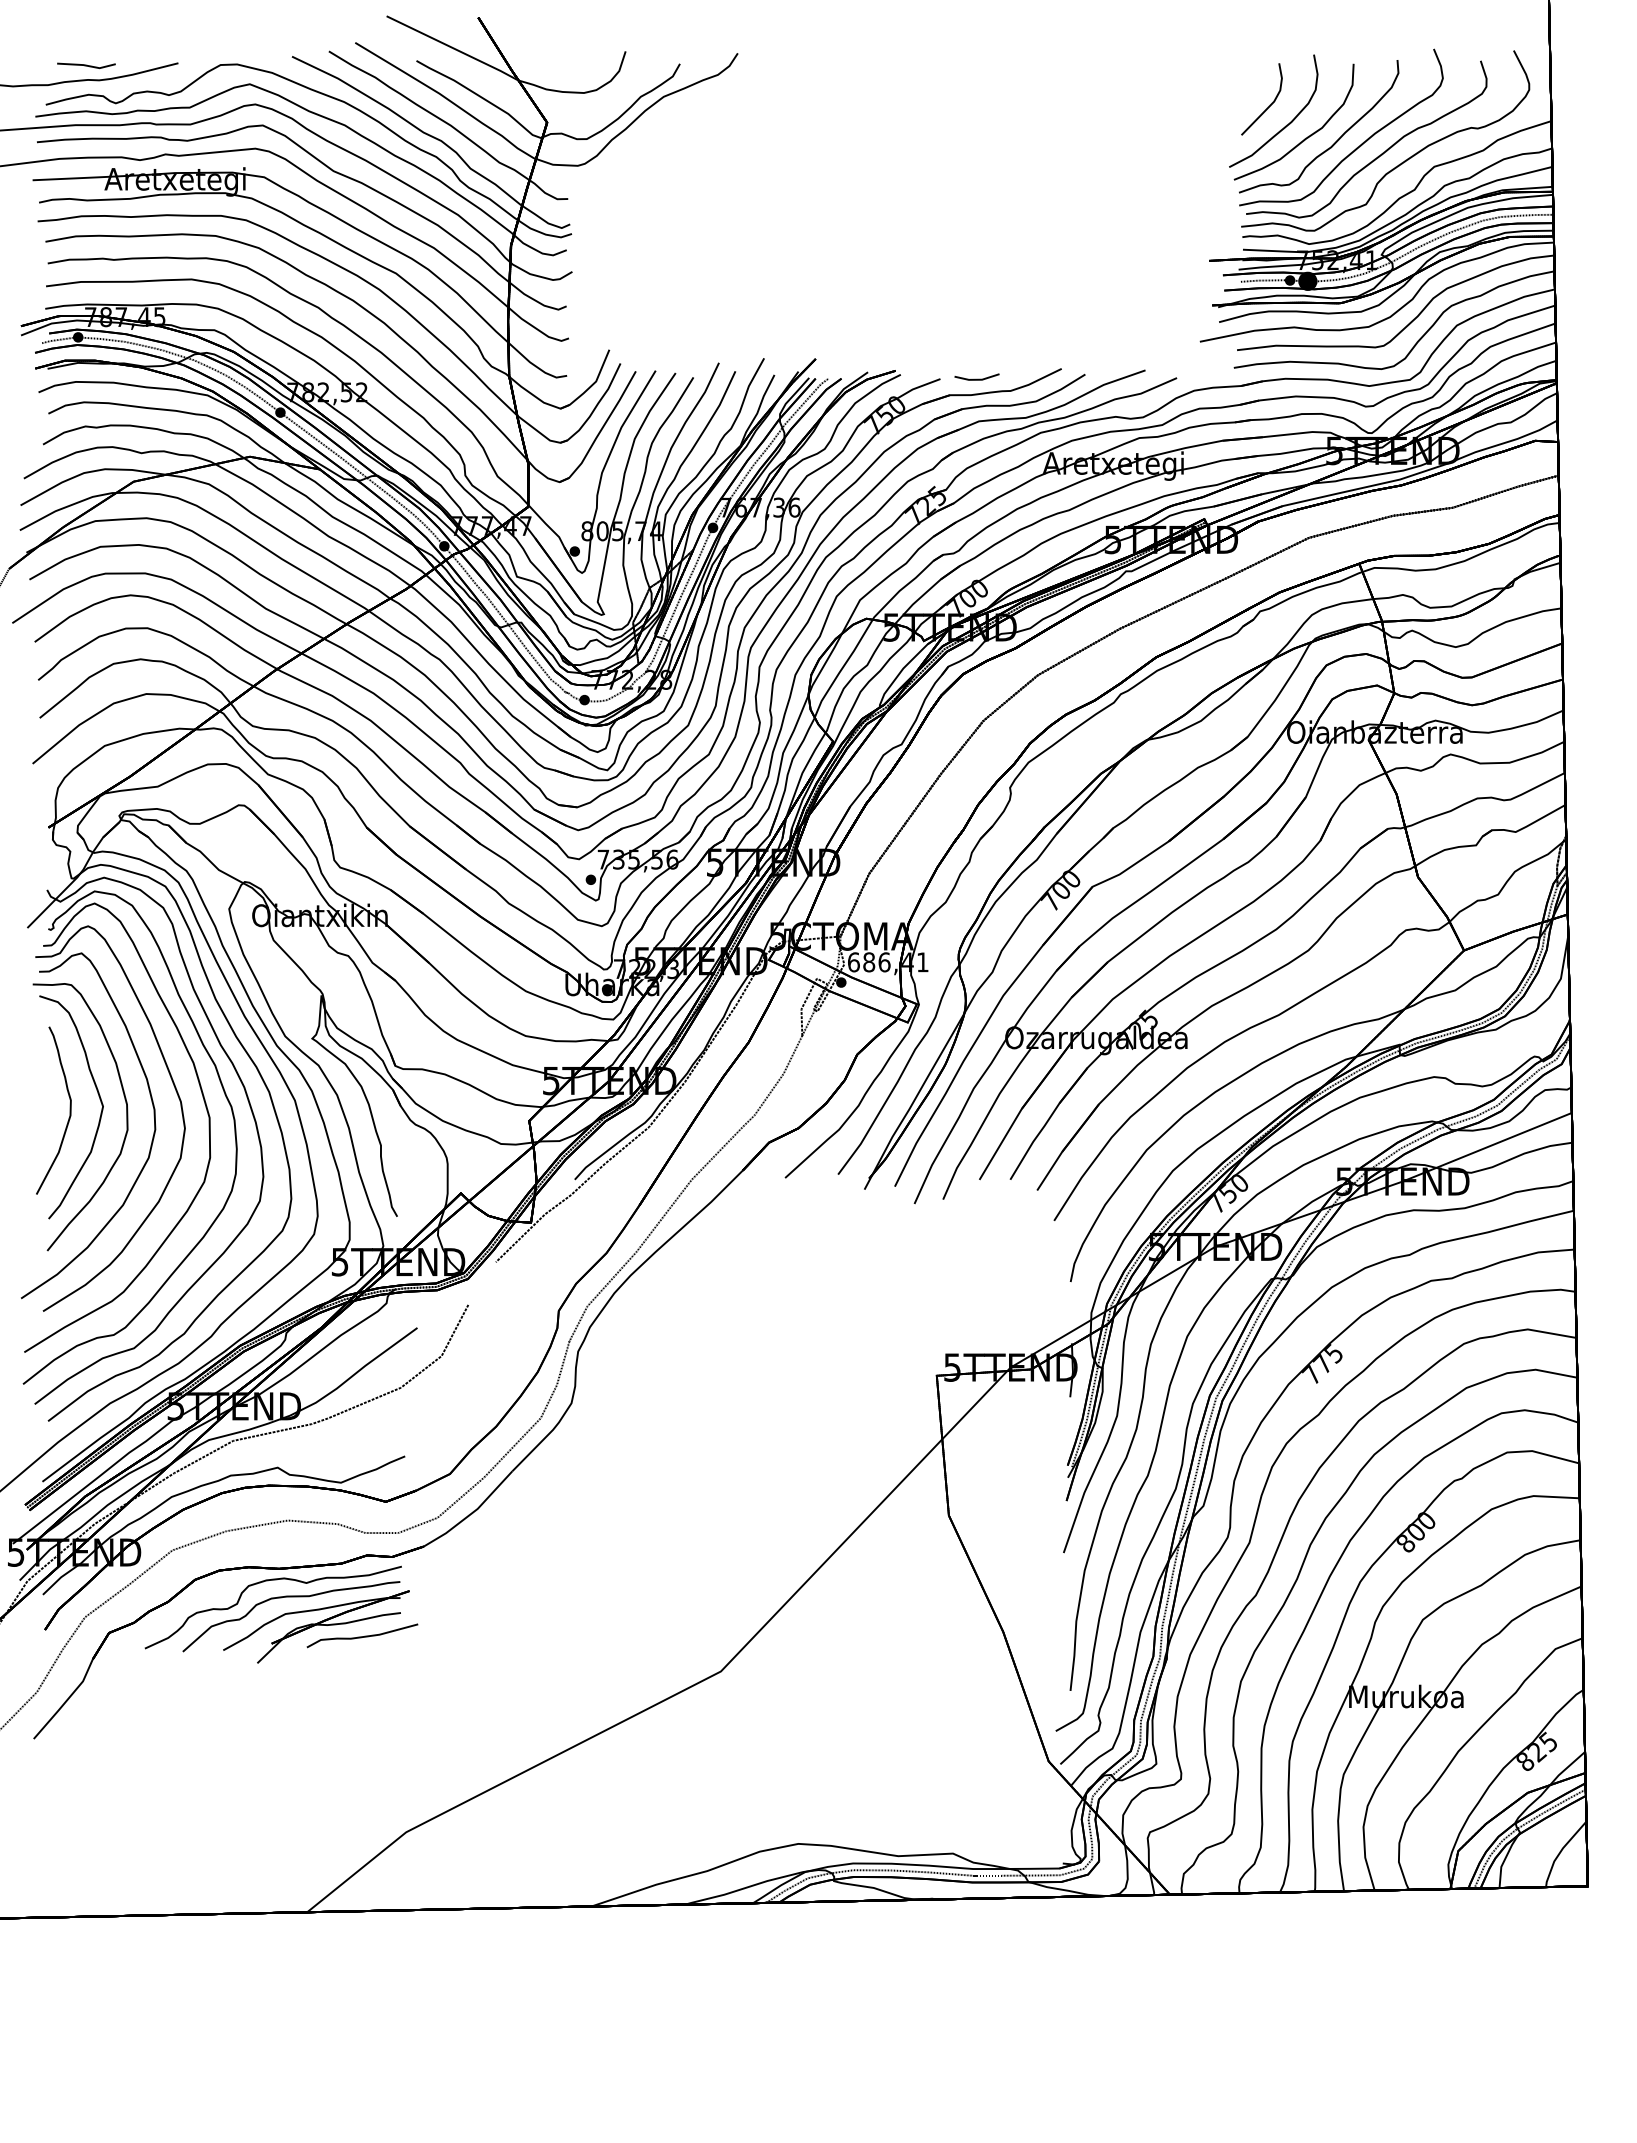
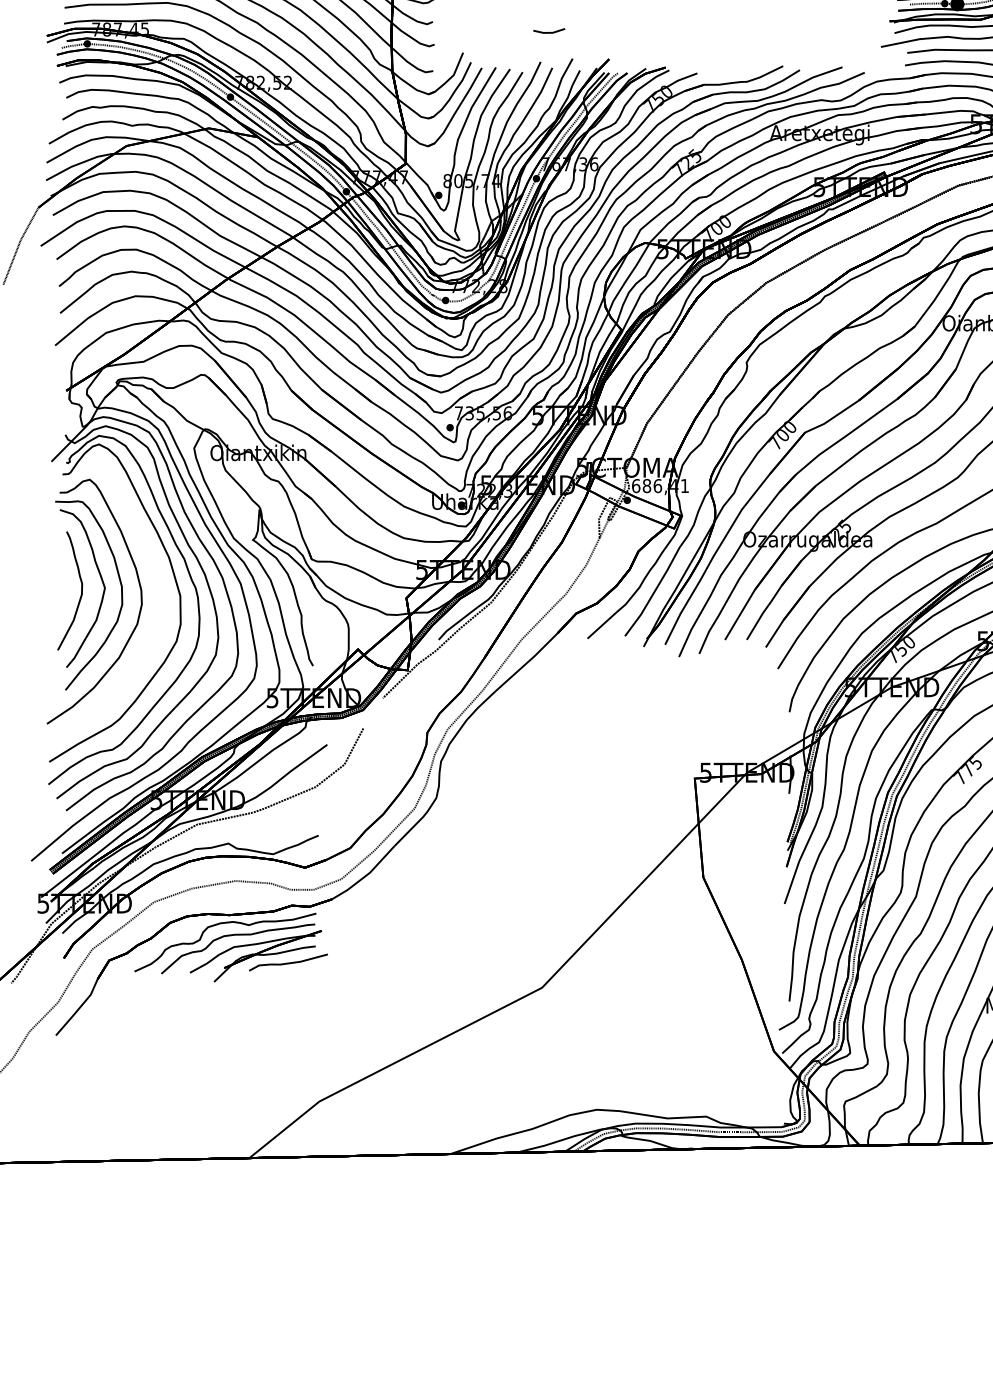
line: (976, 378) -> (548, 31), moved
curve: (175, 1091) -> (156, 577), removed

